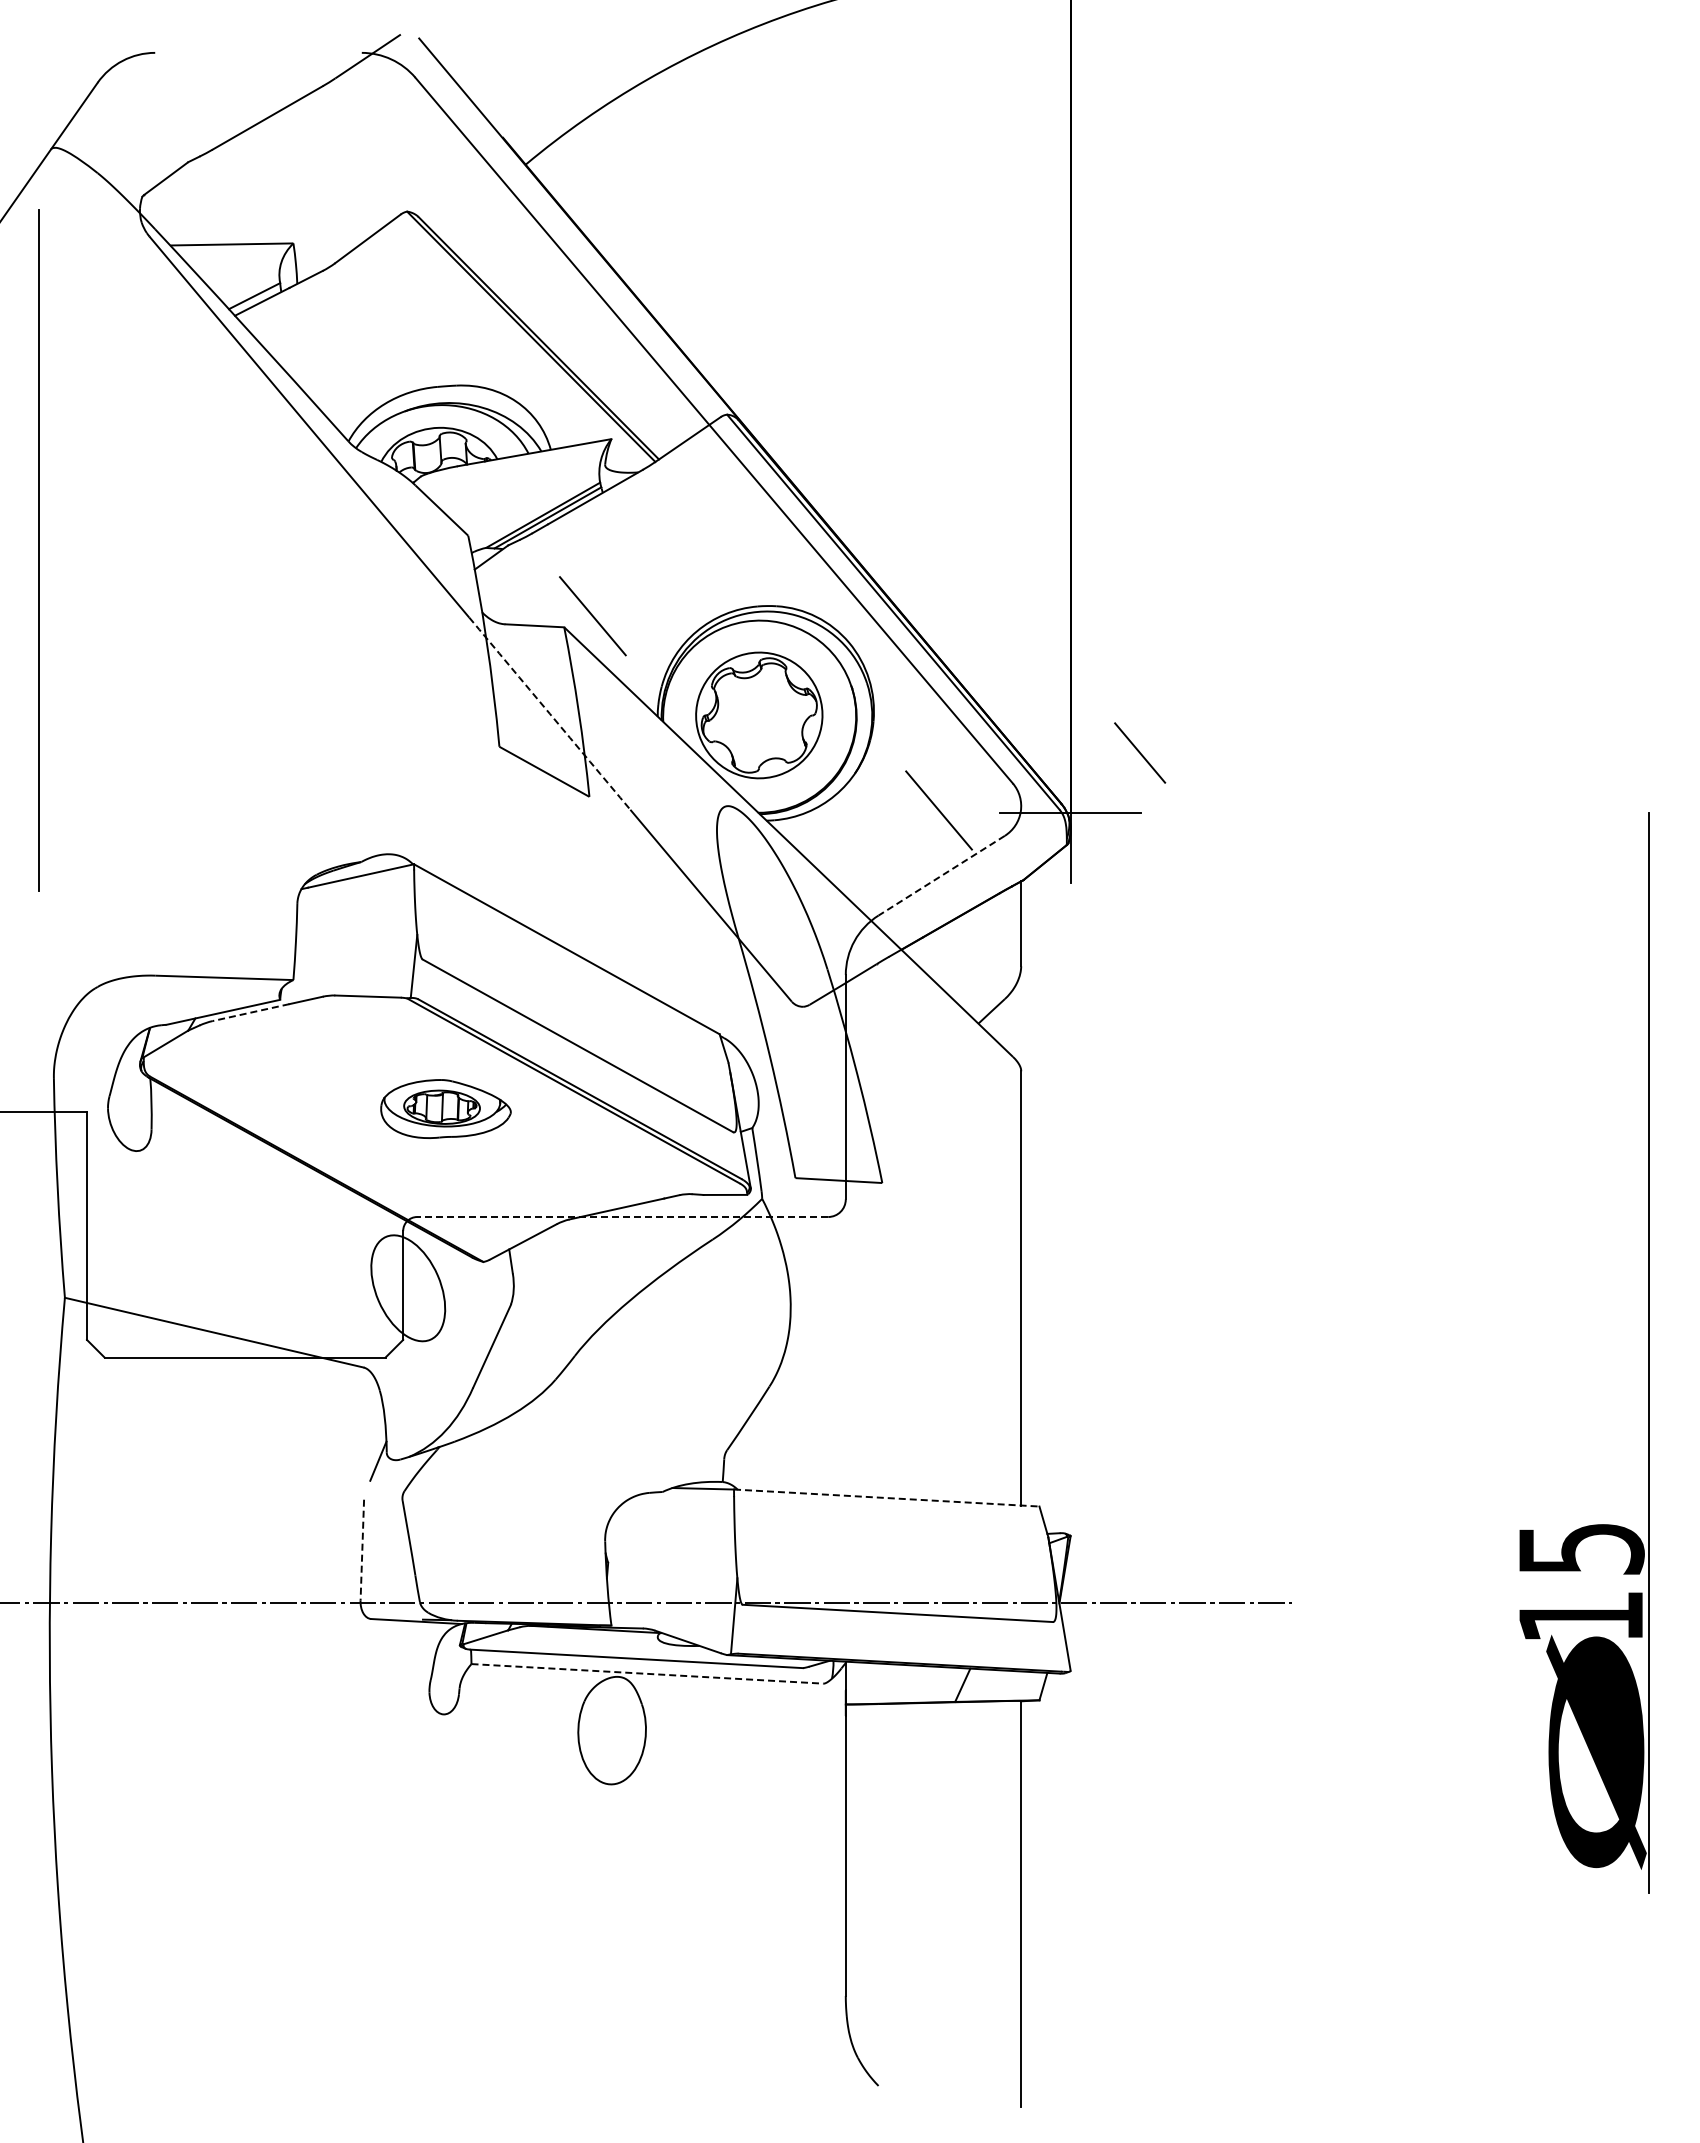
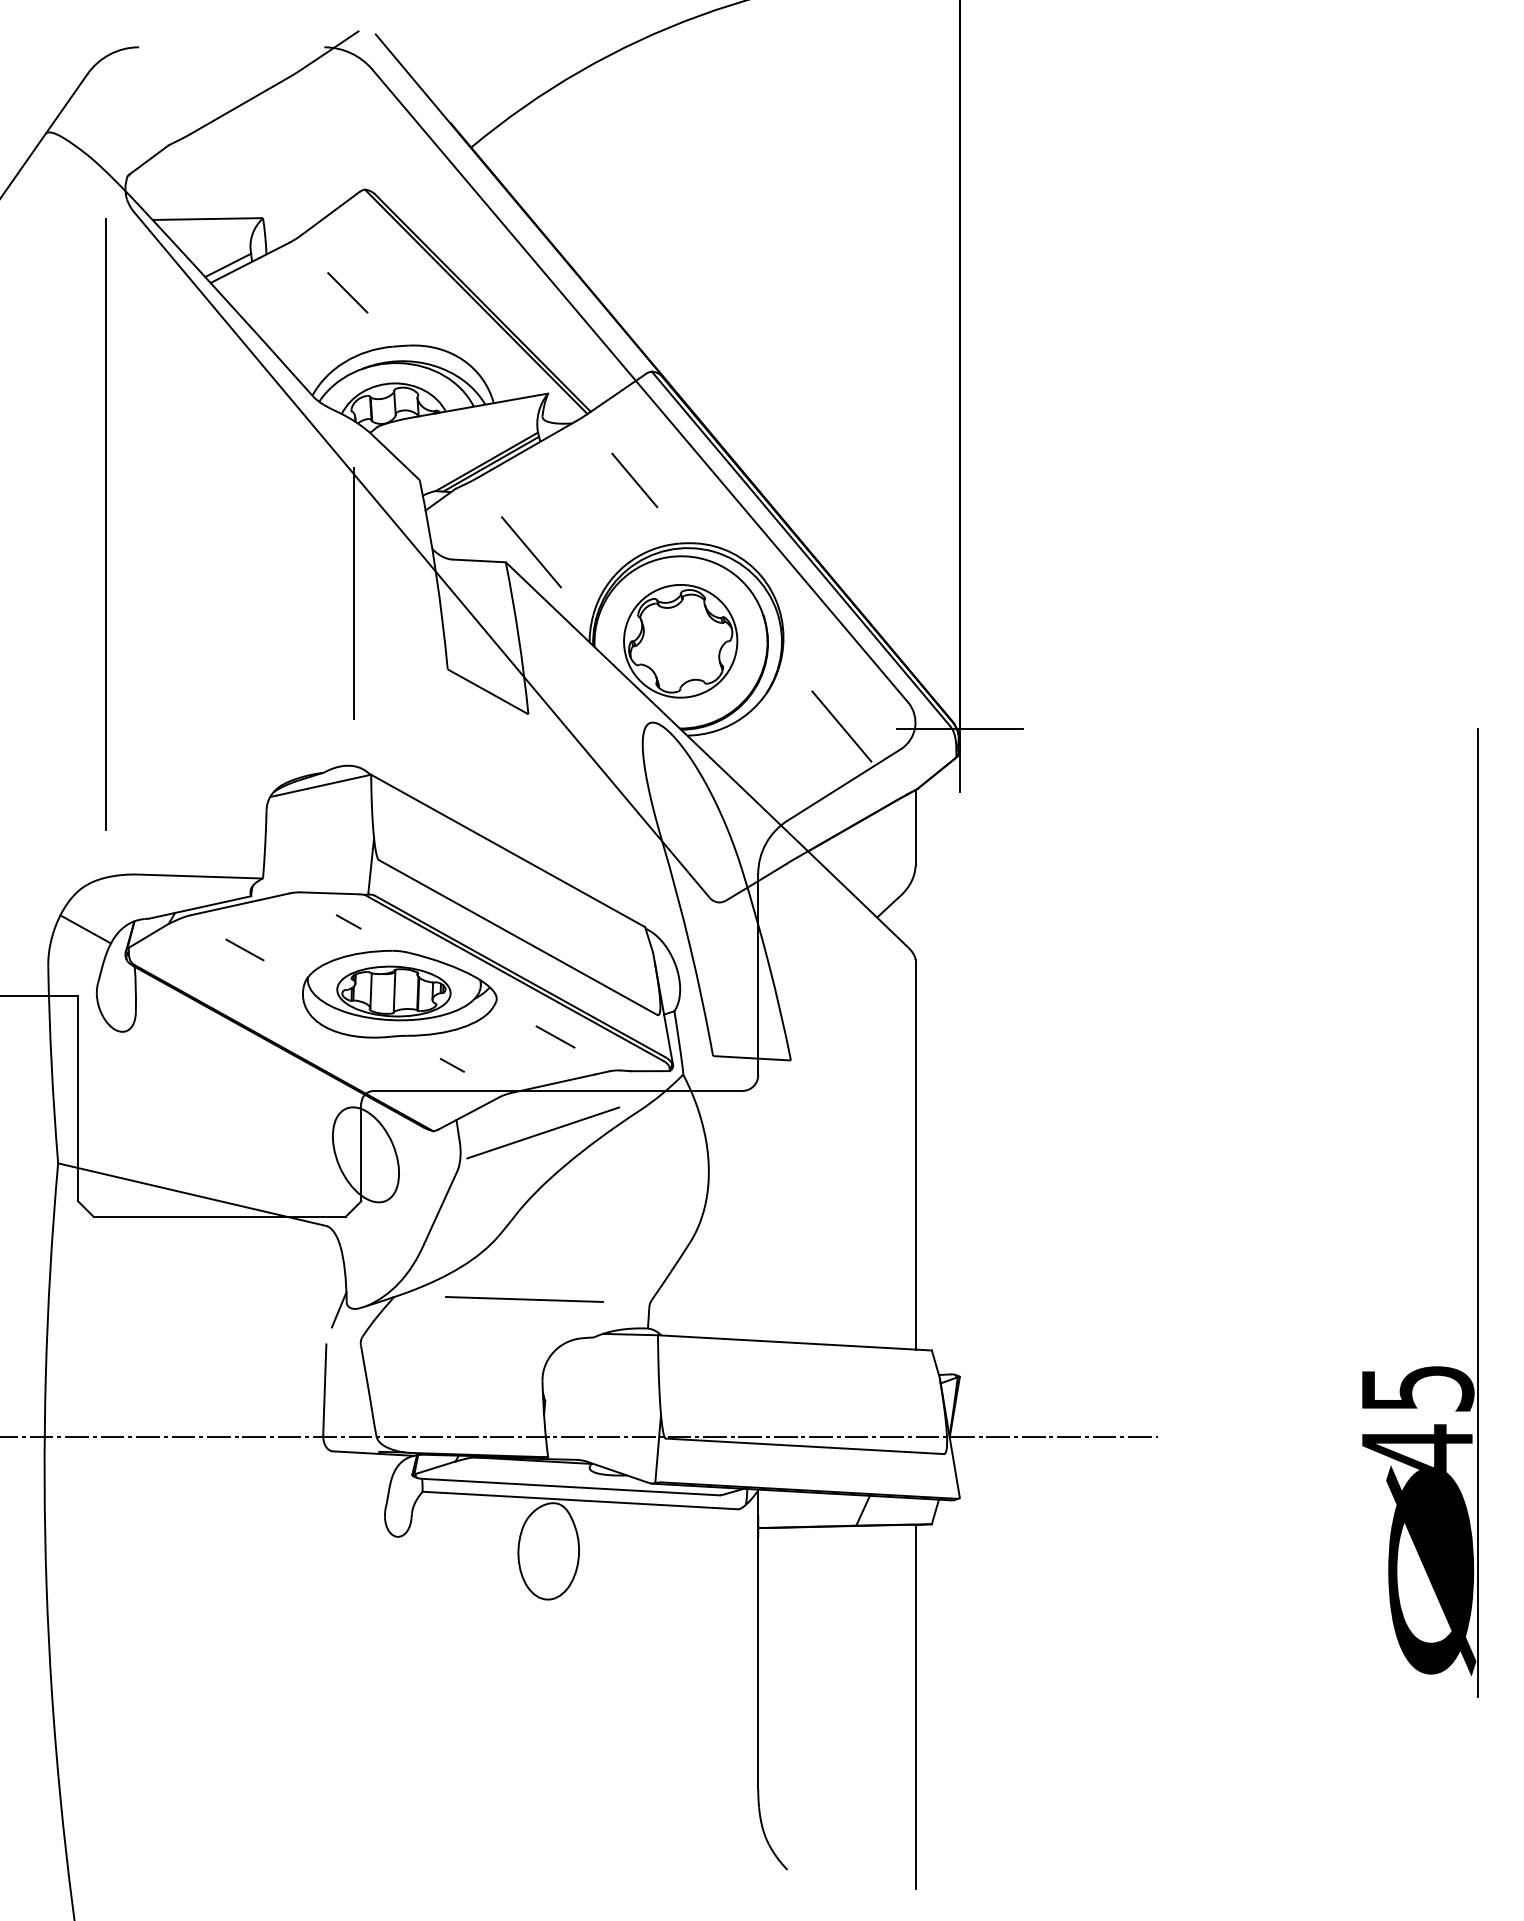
line: (387, 326) -> (347, 292), added
line: (38, 550) -> (106, 524), moved
line: (394, 662) -> (353, 593), added
arc: (549, 713) -> (492, 639), dashed -> solid
line: (1140, 752) -> (635, 479), moved
line: (941, 875) -> (844, 784), dashed -> solid
line: (250, 1012) -> (224, 907), dashed -> solid
line: (388, 1028) -> (348, 921), added
line: (95, 1036) -> (85, 929), added
line: (272, 1059) -> (244, 949), added
part: (445, 1108) -> (399, 993), size x1.67
line: (619, 1156) -> (555, 1036), added
line: (504, 1188) -> (452, 1065), added
line: (622, 1217) -> (558, 1091), dashed -> solid
line: (605, 1263) -> (542, 1132), added
line: (584, 1449) -> (523, 1299), added
line: (886, 1498) -> (794, 1343), dashed -> solid
line: (362, 1550) -> (324, 1389), dashed -> solid
text: (1580, 1615) -> (1416, 1448), 15 -> 45
line: (647, 1673) -> (580, 1500), dashed -> solid

